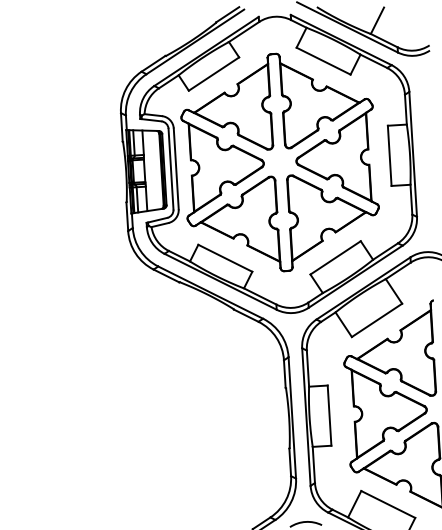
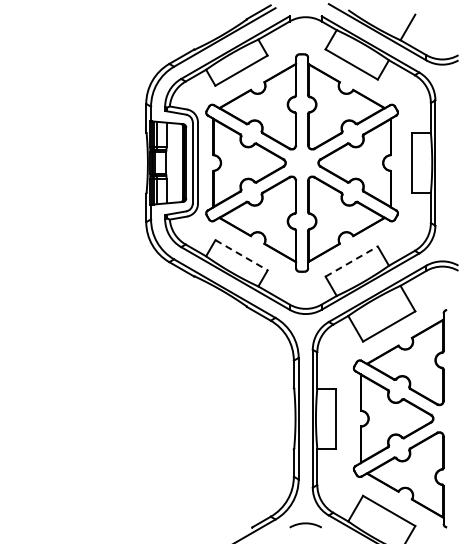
line: (336, 257) -> (352, 261), solid -> dashed
line: (226, 258) -> (242, 255), solid -> dashed

